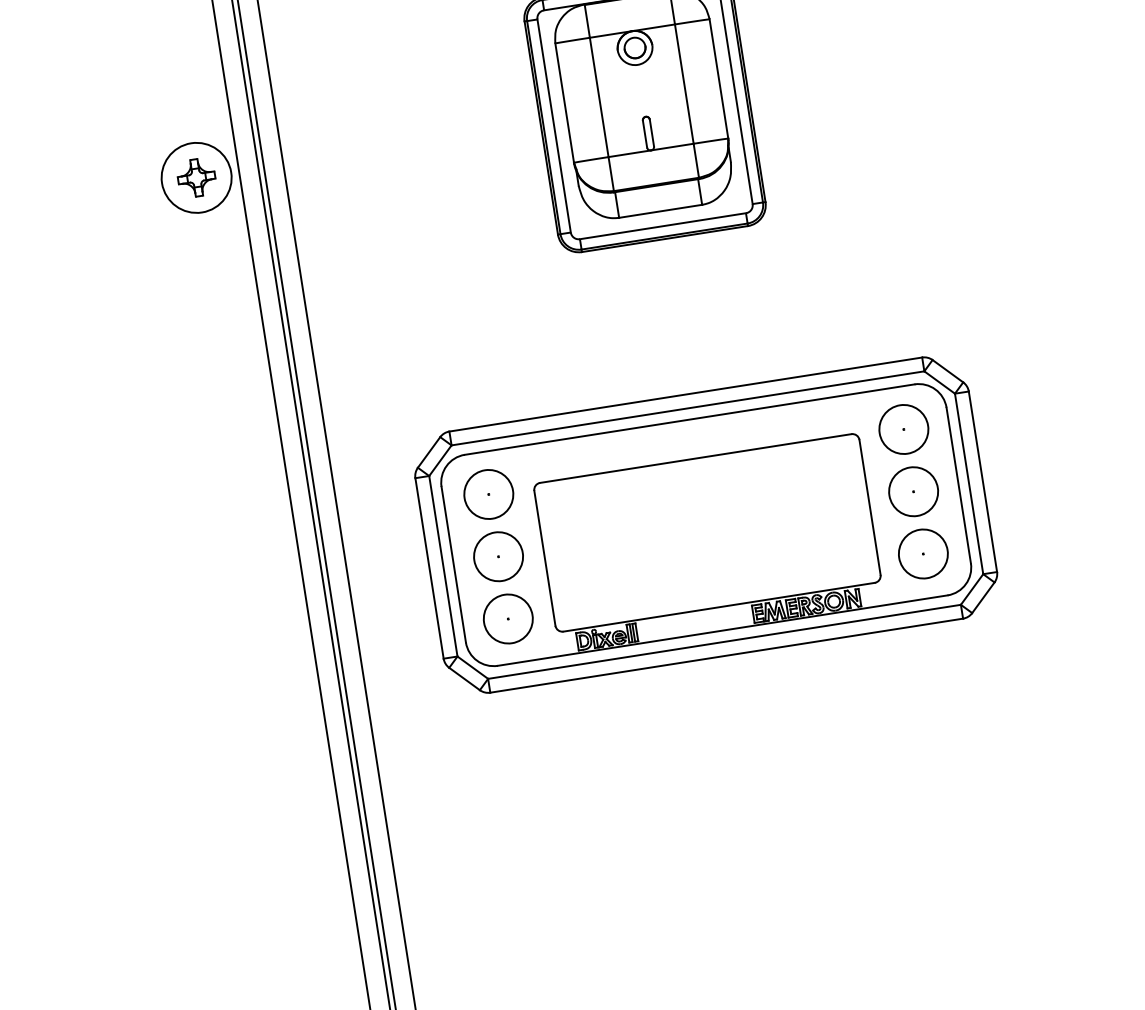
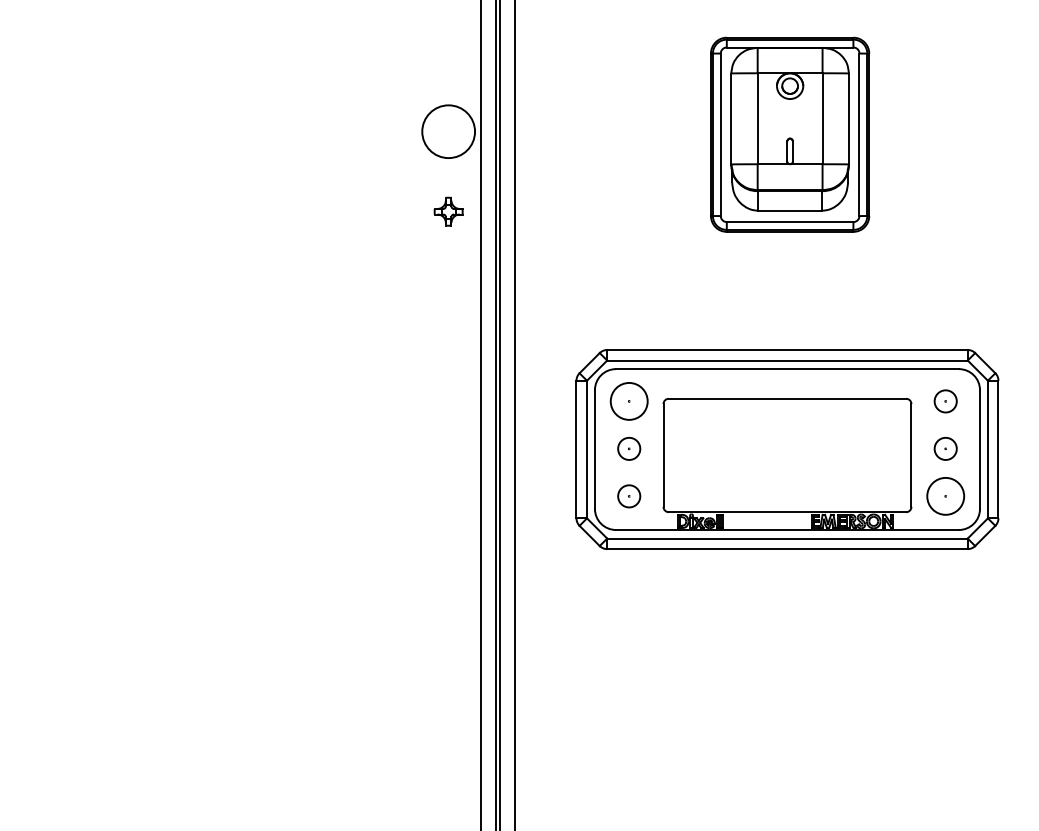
part: (196, 177) -> (448, 211), moved
circle: (903, 428) -> (945, 400), size x0.6
circle: (913, 491) -> (945, 448), size x0.6
circle: (497, 556) -> (628, 448), size x0.6
circle: (507, 618) -> (628, 495), size x0.6

